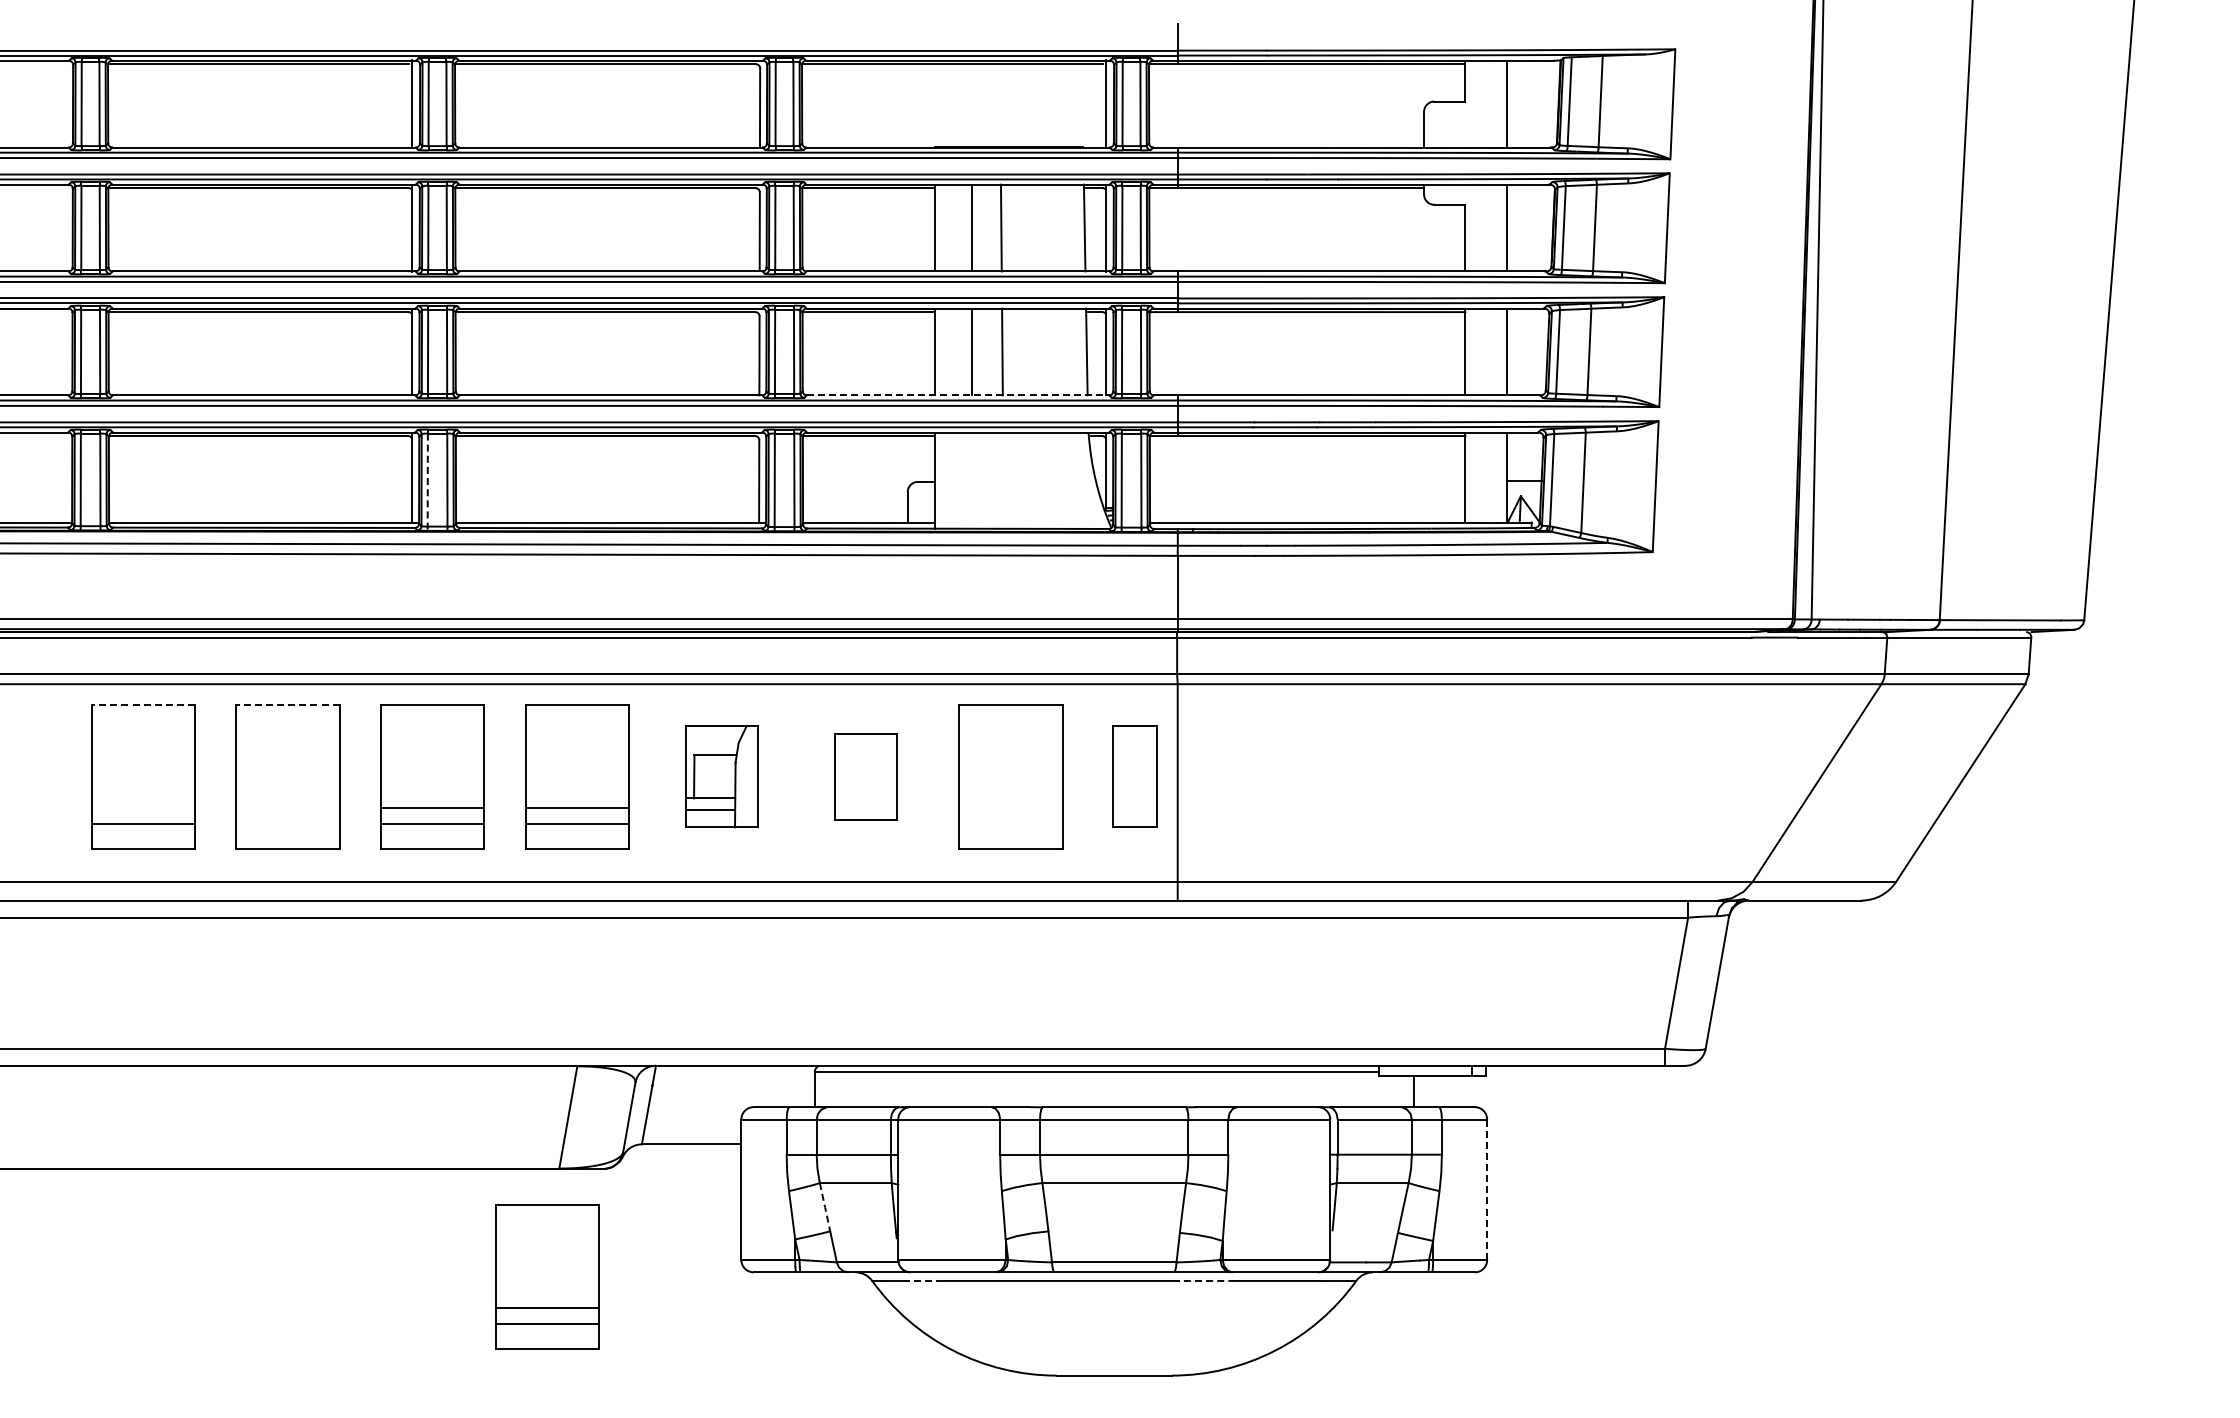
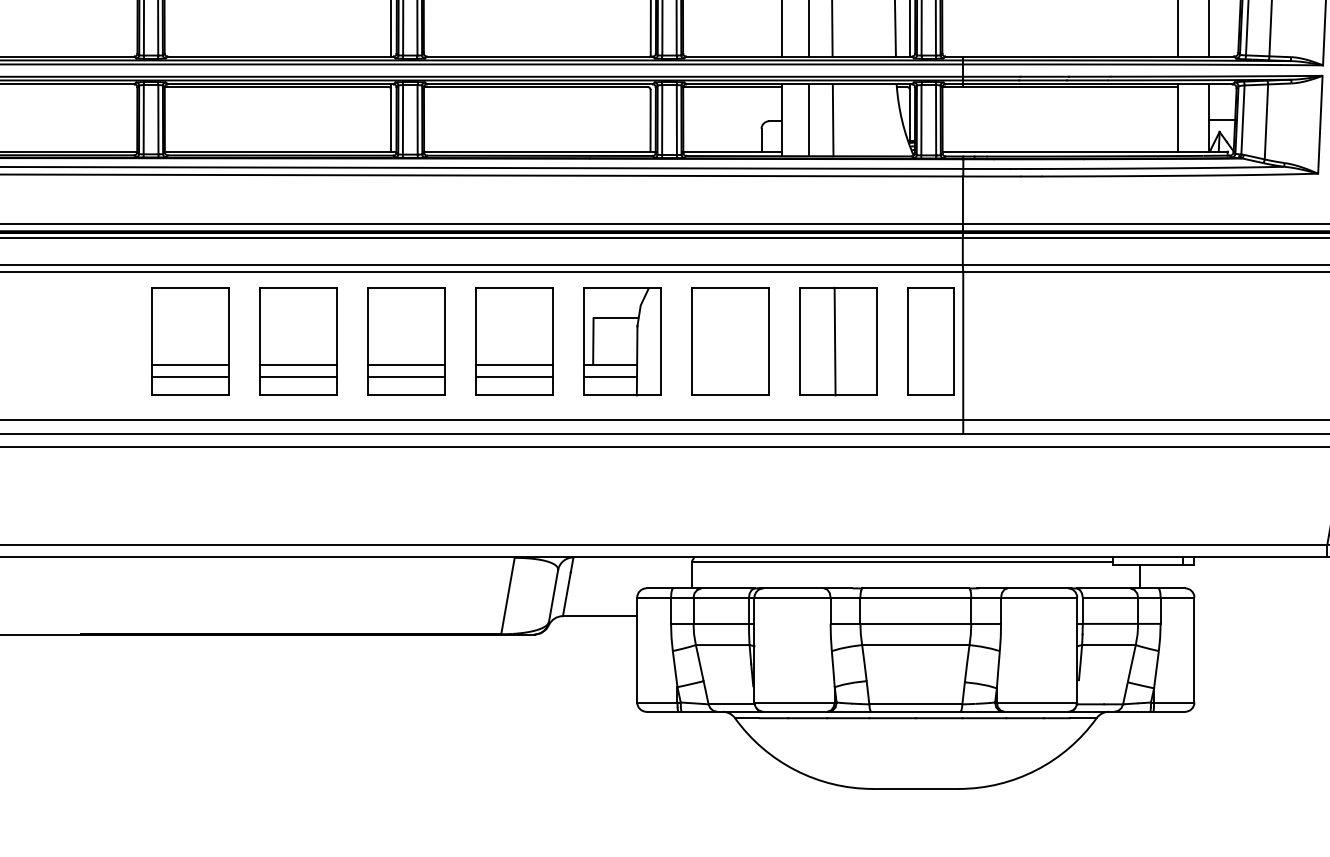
line: (958, 395) -> (799, 56), dashed -> solid
line: (971, 480) -> (809, 120), added
line: (1003, 480) -> (833, 120), added
line: (427, 482) -> (402, 121), dashed -> solid
line: (143, 704) -> (190, 287), dashed -> solid
line: (288, 704) -> (298, 287), dashed -> solid
part: (721, 776) -> (622, 341), size x1.43
part: (866, 776) -> (730, 341), size x1.67
line: (1005, 776) -> (834, 341), added
part: (1134, 776) -> (930, 341), size x1.43
line: (143, 807) -> (190, 364), added
line: (287, 807) -> (298, 364), added
line: (287, 824) -> (298, 377), added
line: (1487, 1190) -> (1194, 650), dashed -> solid
line: (825, 1207) -> (700, 663), dashed -> solid
part: (547, 1276) -> (492, 714), removed
line: (923, 1280) -> (773, 717), dashed -> solid
line: (1205, 1280) -> (984, 717), dashed -> solid

